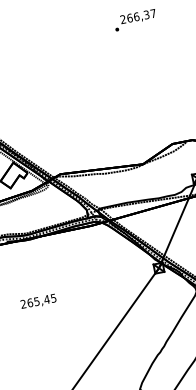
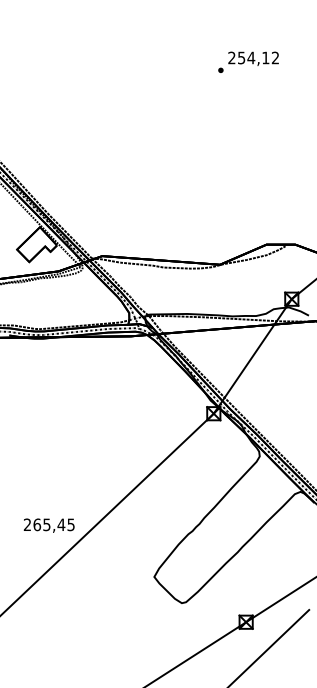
text: (141, 15) -> (258, 57), 266,37 -> 254,12
text: (38, 301) -> (48, 525), moved

